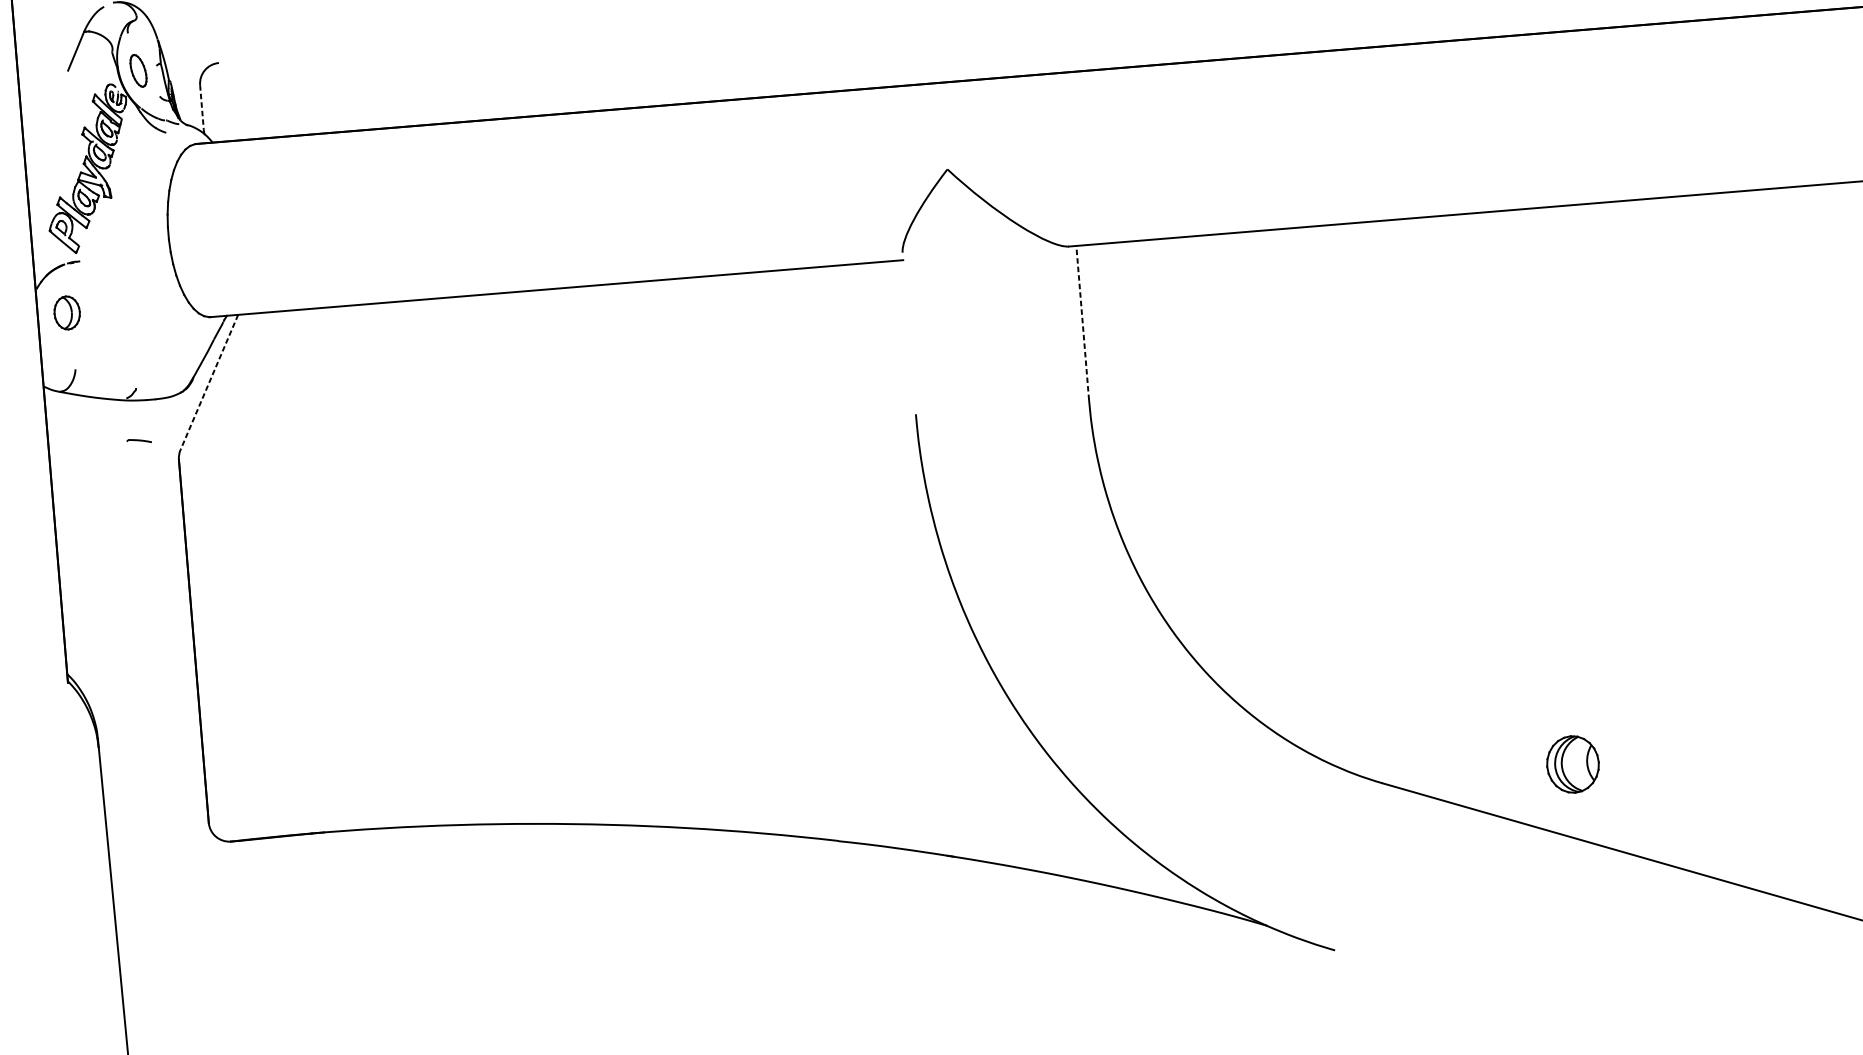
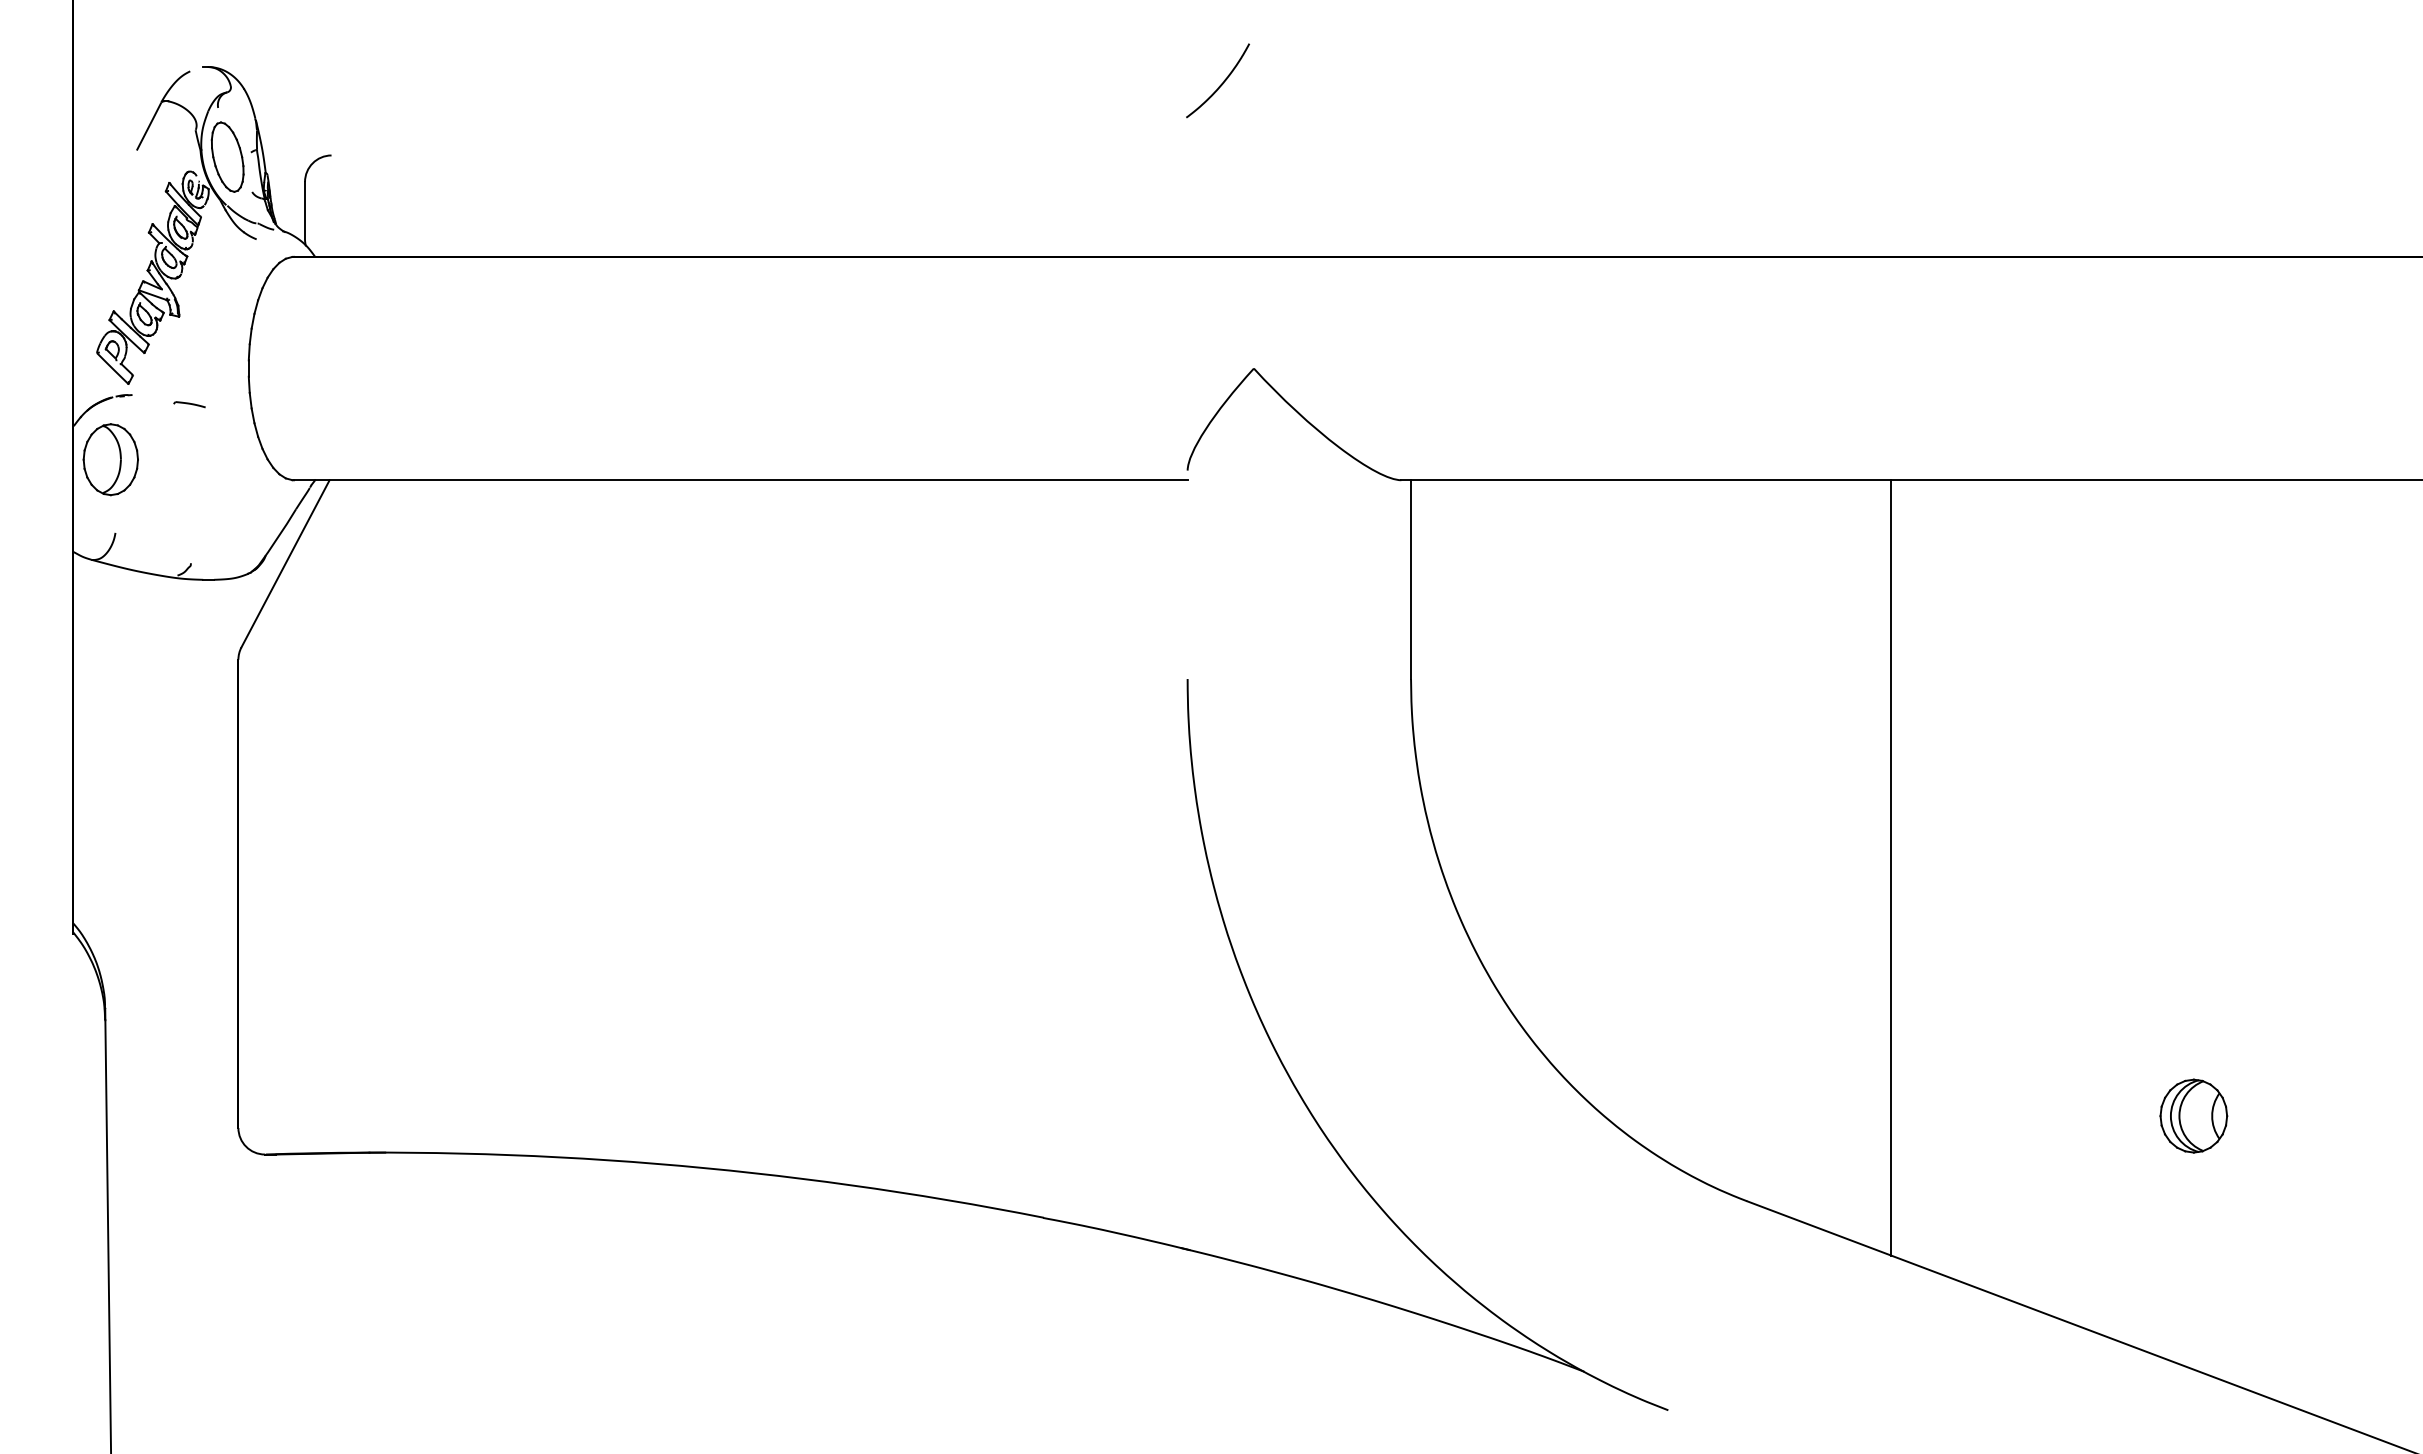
part: (138, 70) -> (227, 156), size x1.67
line: (202, 107) -> (305, 210), dashed -> solid
part: (67, 312) -> (110, 459), size x1.67
line: (1083, 322) -> (1411, 579), dashed -> solid
line: (209, 382) -> (285, 564), dashed -> solid
part: (139, 441) -> (189, 404), moved
line: (1473, 515) -> (1891, 867), added
part: (1572, 764) -> (2193, 1115), moved

